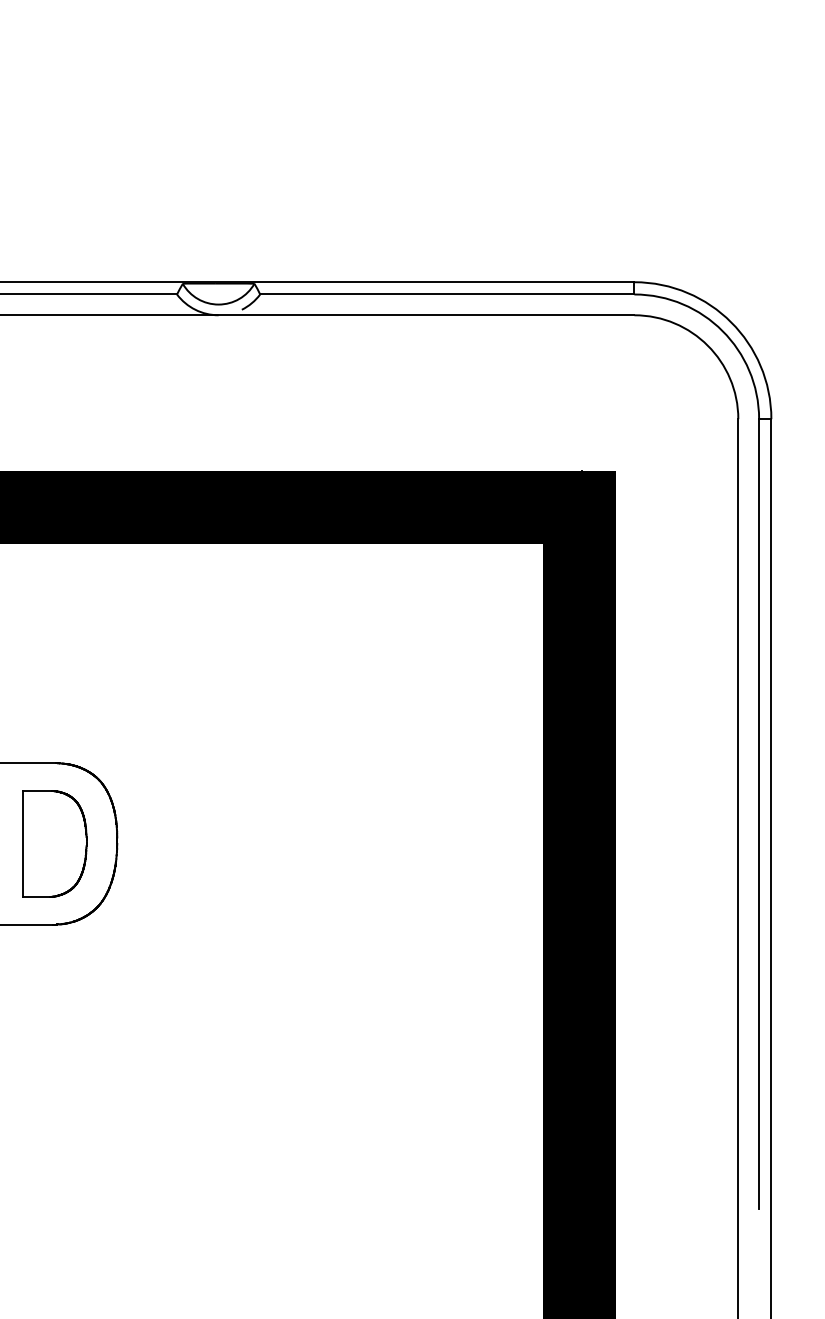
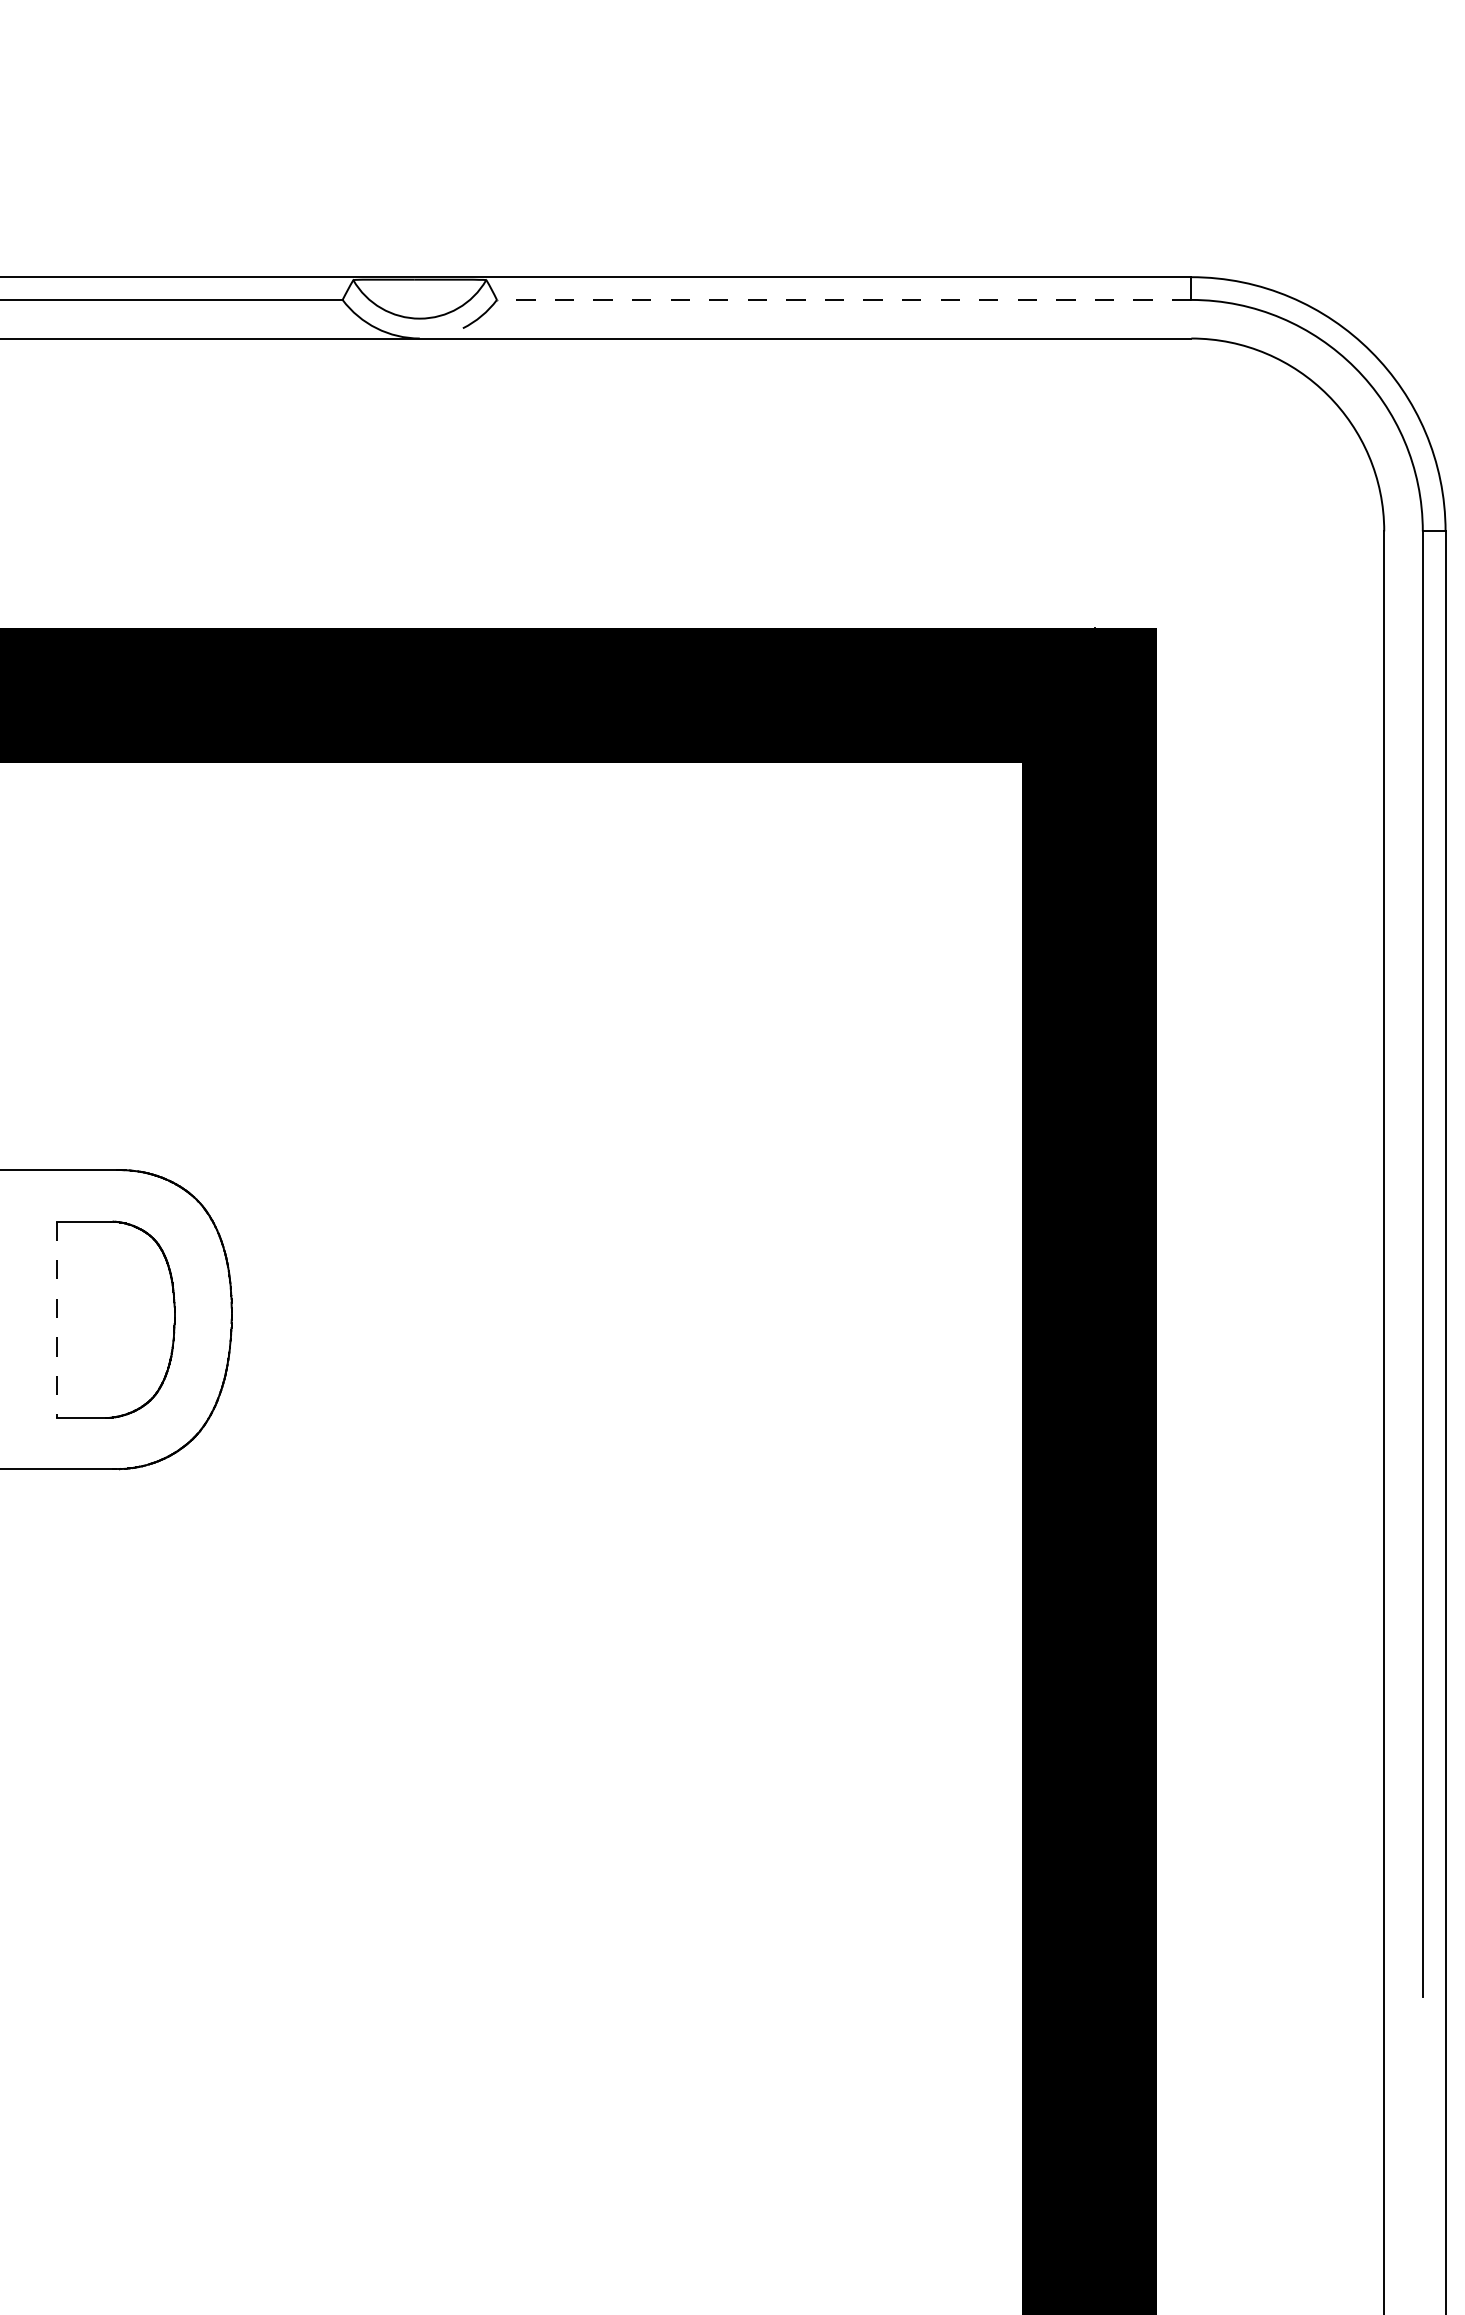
line: (446, 294) -> (842, 299), solid -> dashed
line: (23, 844) -> (57, 1320), solid -> dashed

